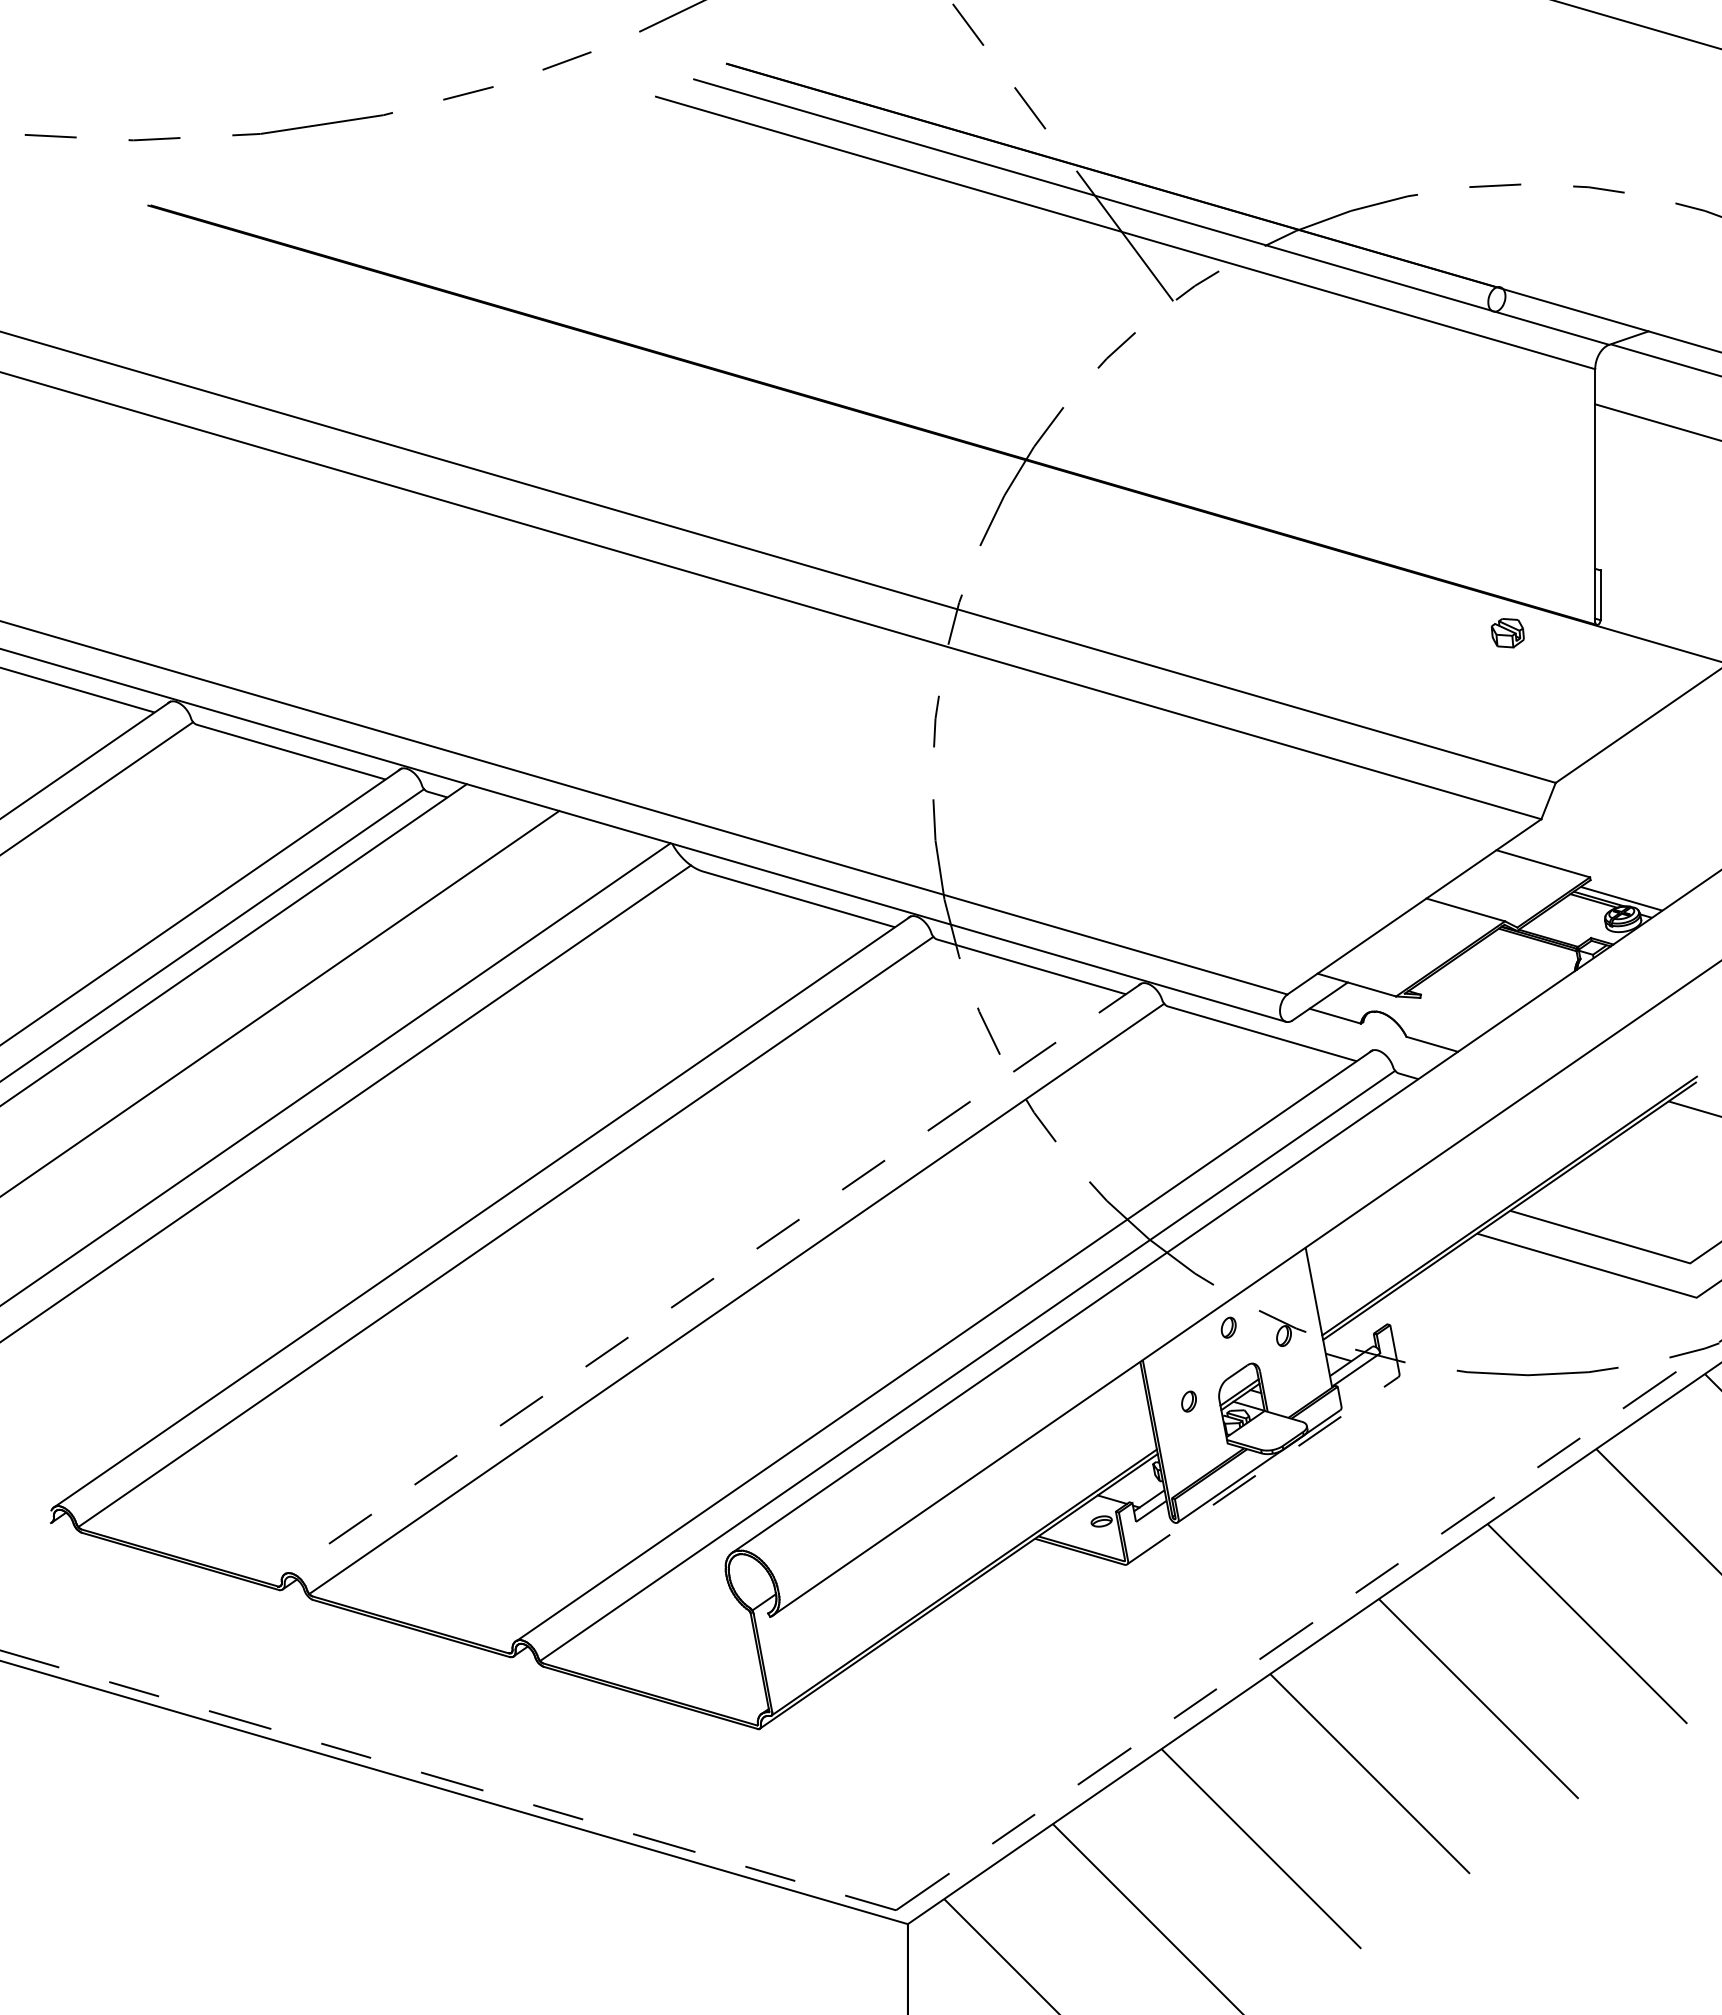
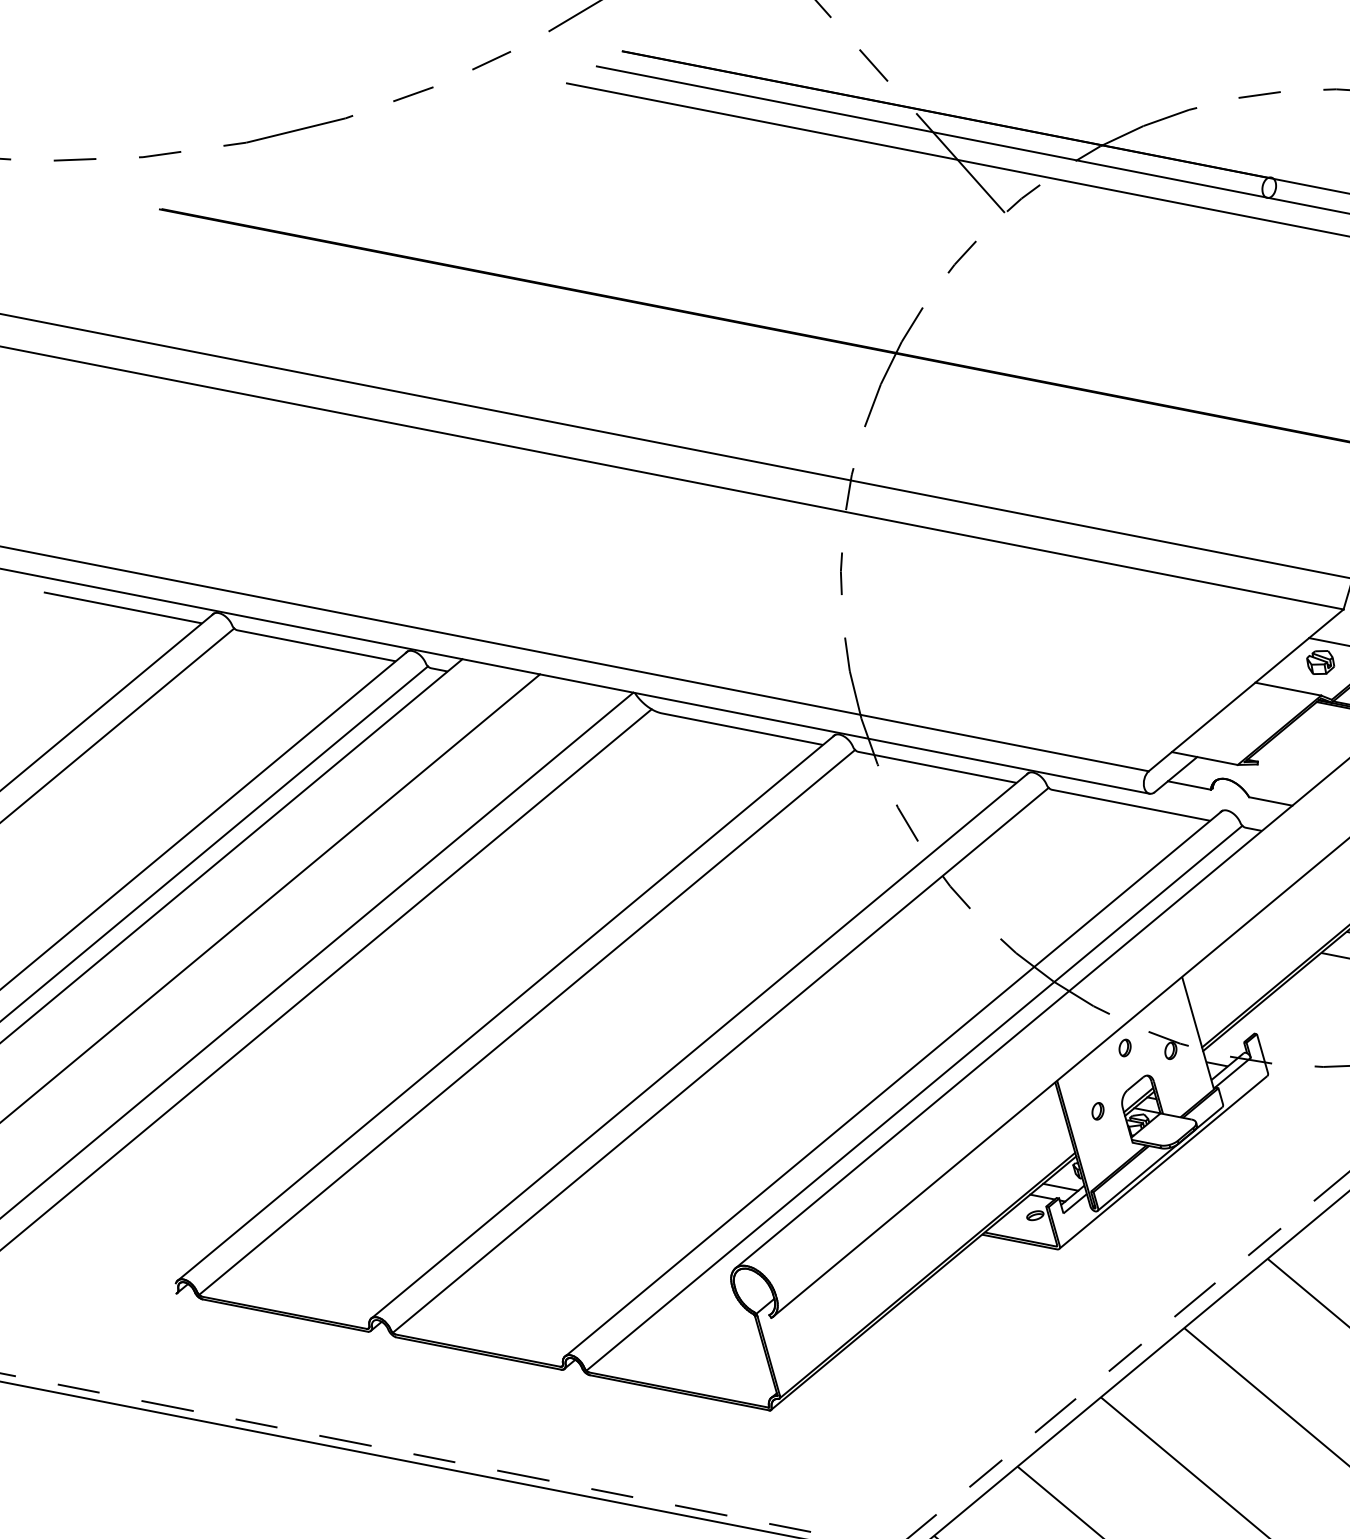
part: (1507, 633) -> (1320, 662), moved
line: (713, 1279) -> (700, 1046), dashed -> solid
line: (1262, 1470) -> (1163, 1162), dashed -> solid
line: (1135, 1489) -> (1060, 1187), added

